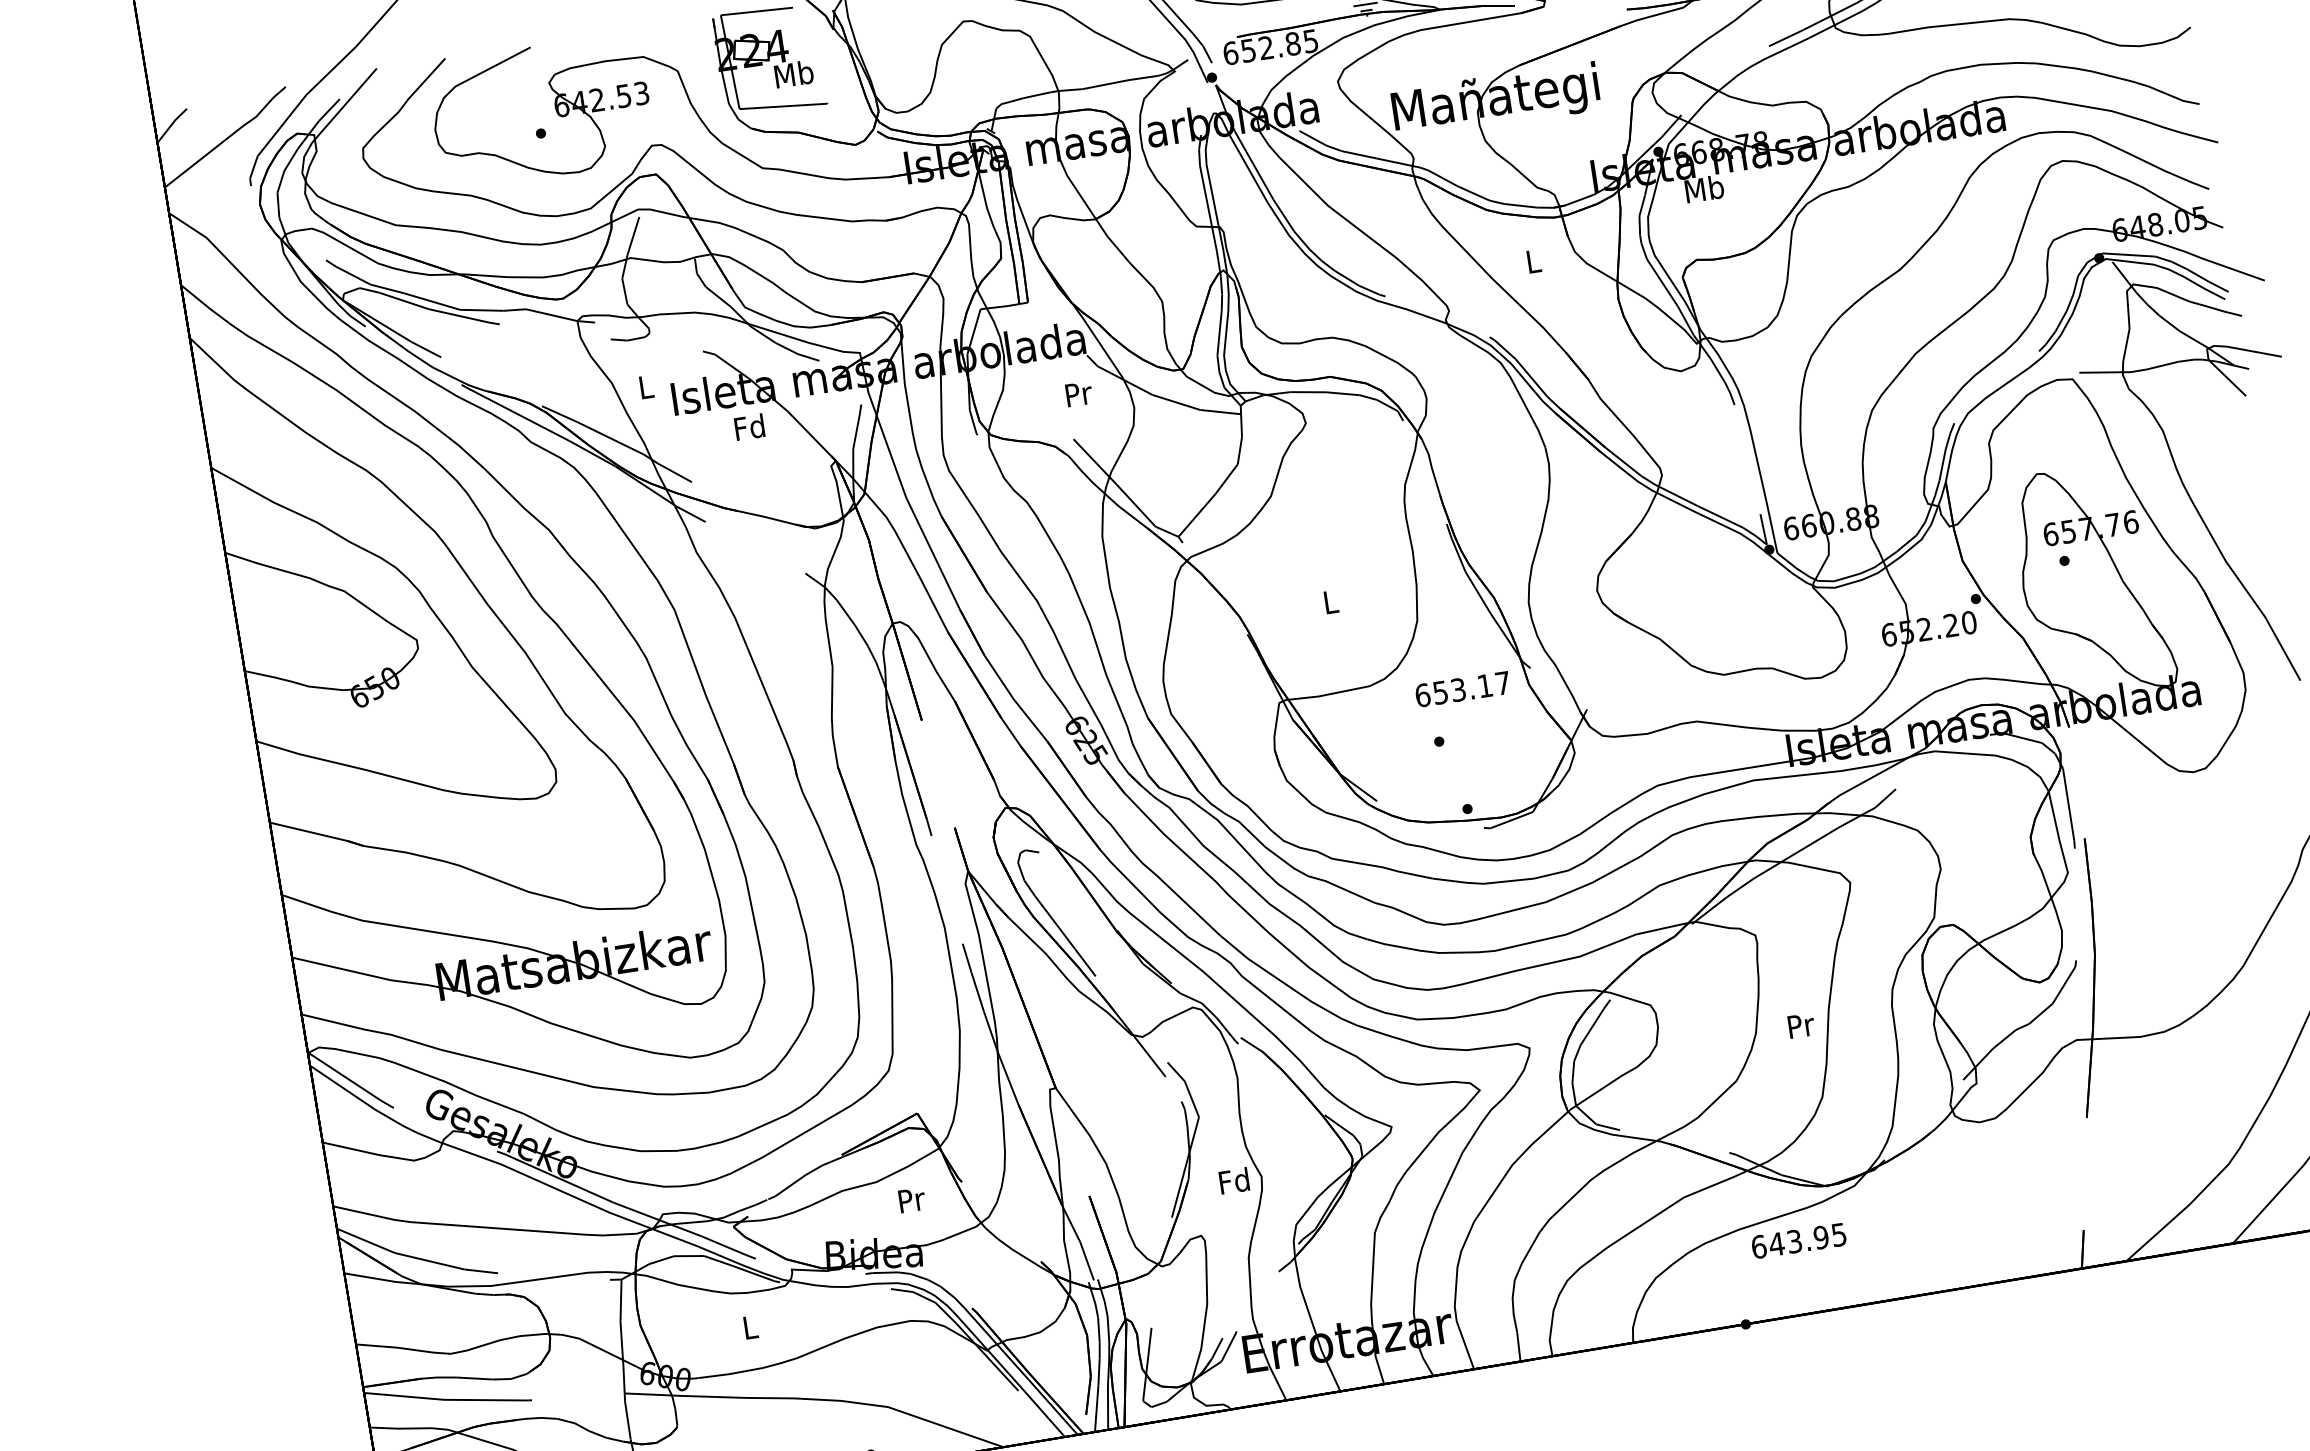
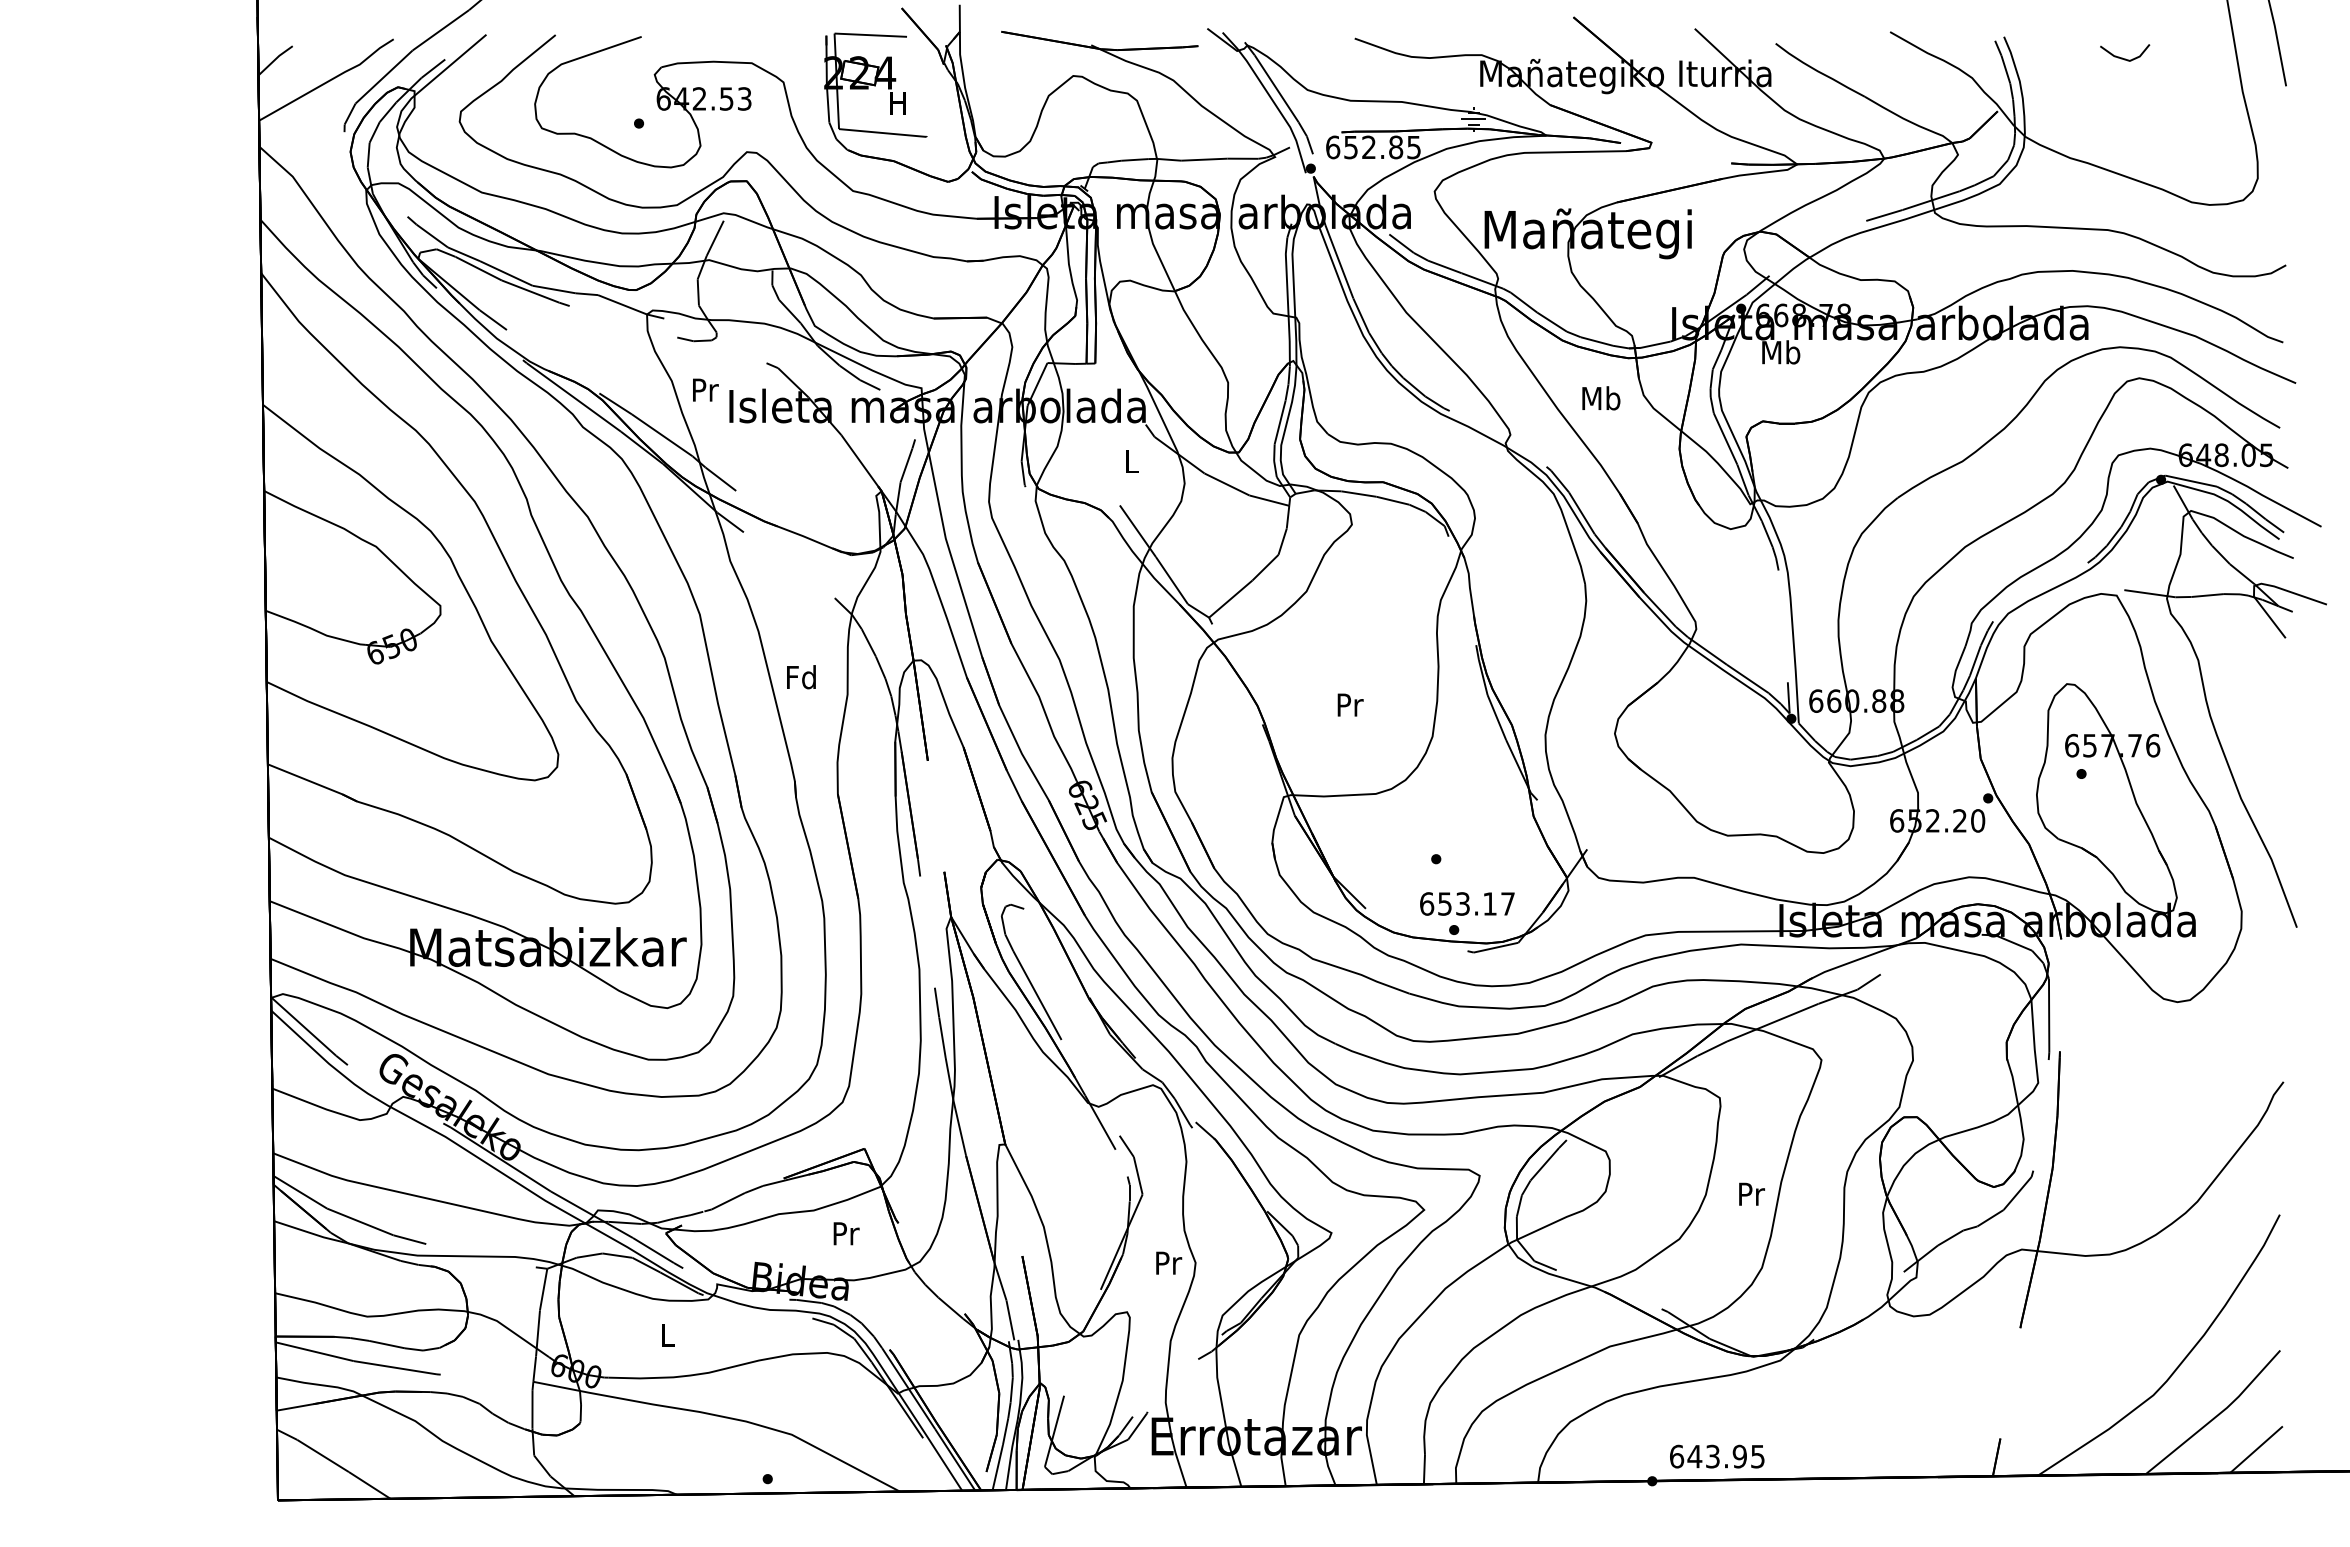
text: (794, 73) -> (898, 102), Mb -> H
text: (1533, 261) -> (1601, 398), L -> Mb
text: (646, 386) -> (705, 389), L -> Pr
text: (1079, 393) -> (1132, 461), Pr -> L
text: (749, 427) -> (801, 677), moved
text: (1331, 601) -> (1350, 704), L -> Pr
text: (1462, 688) -> (1467, 903), moved
text: (1233, 1180) -> (1167, 1262), Fd -> Pr
text: (1799, 1240) -> (1717, 1456), moved

